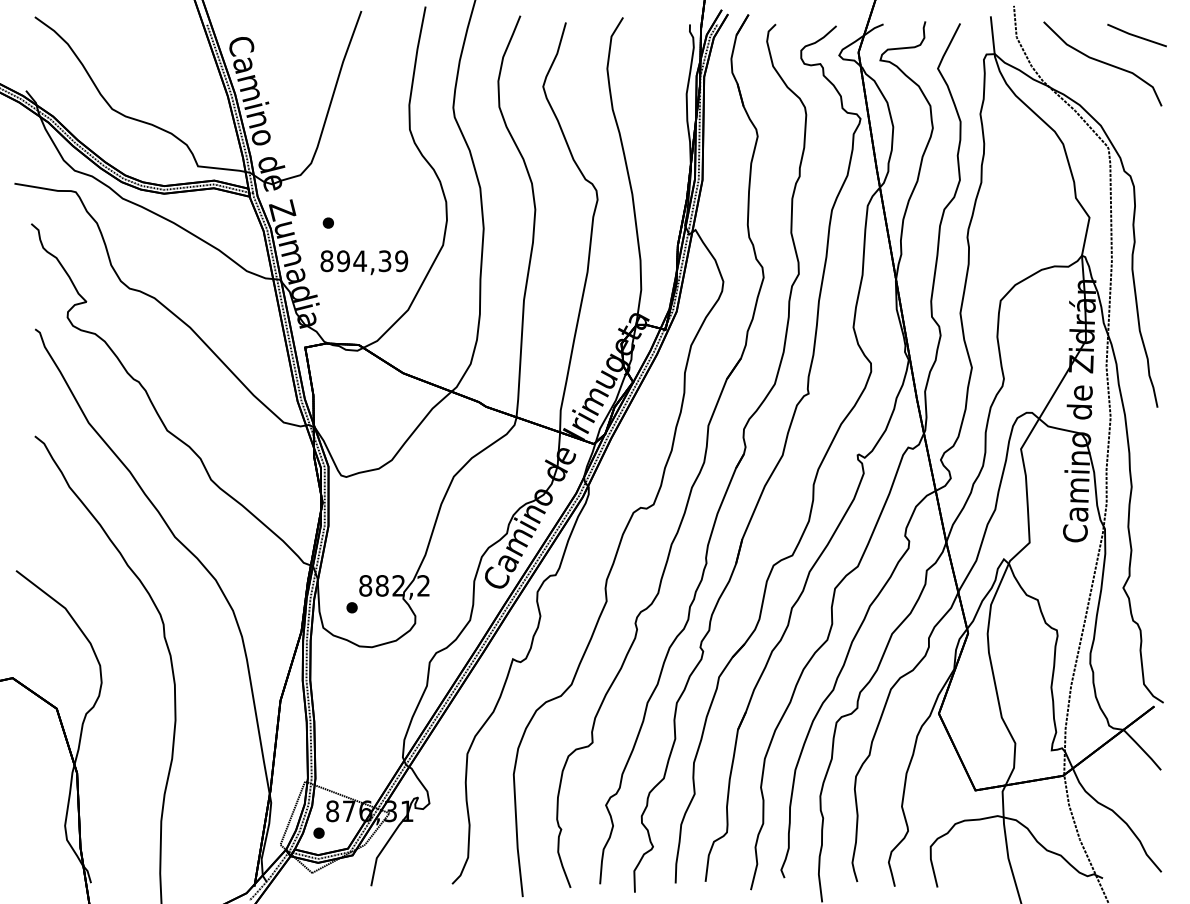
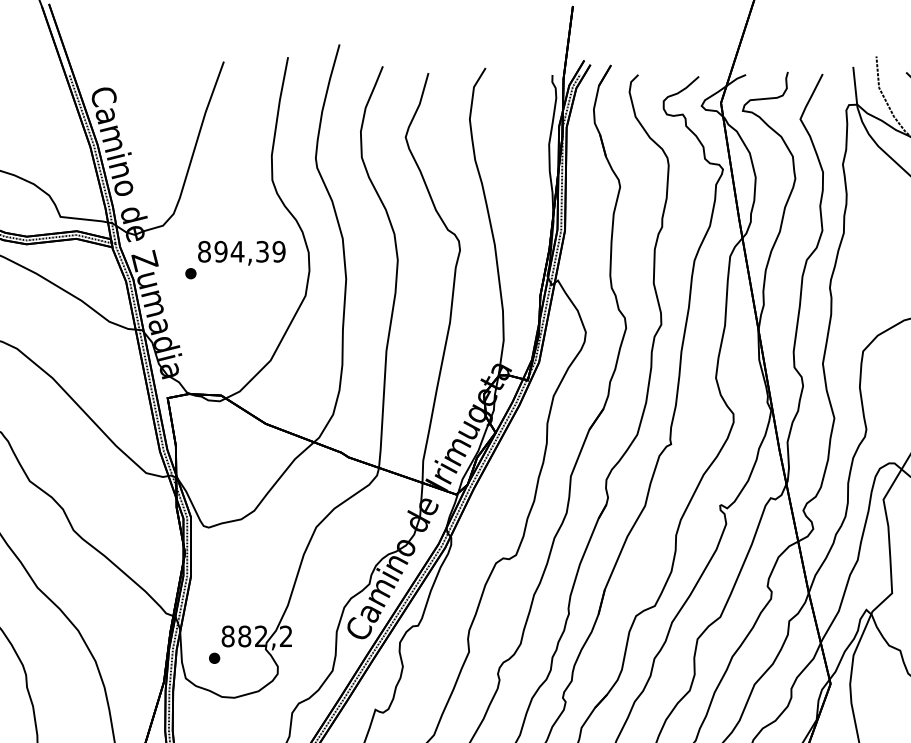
text: (364, 262) -> (241, 253), moved

